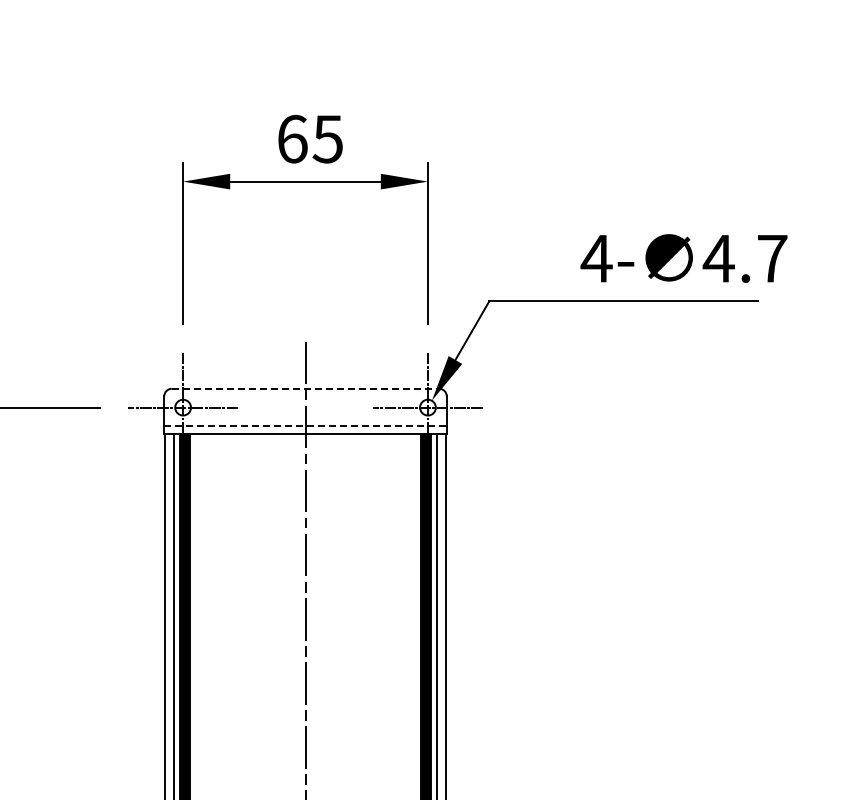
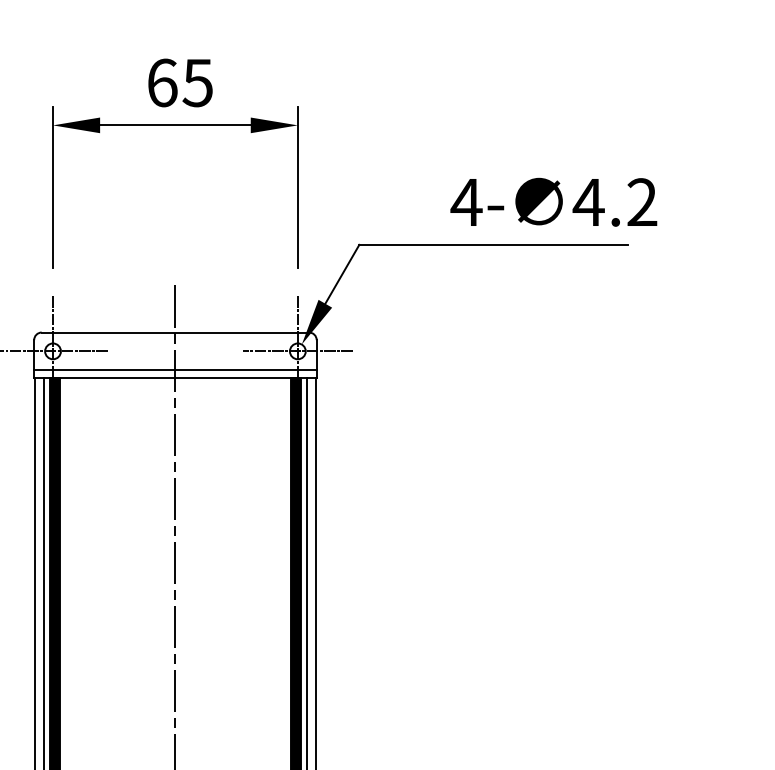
text: (772, 258) -> (642, 202), 4.7 -> 4.2
line: (305, 388) -> (175, 332), dashed -> solid
line: (306, 426) -> (176, 370), dashed -> solid

